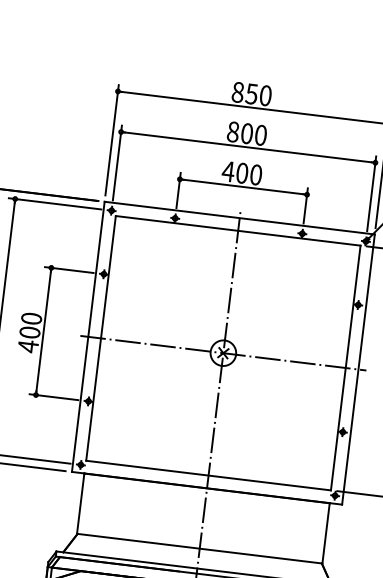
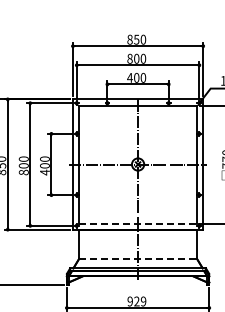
line: (209, 475) -> (138, 223), solid -> dashed
line: (200, 548) -> (138, 258), solid -> dashed

